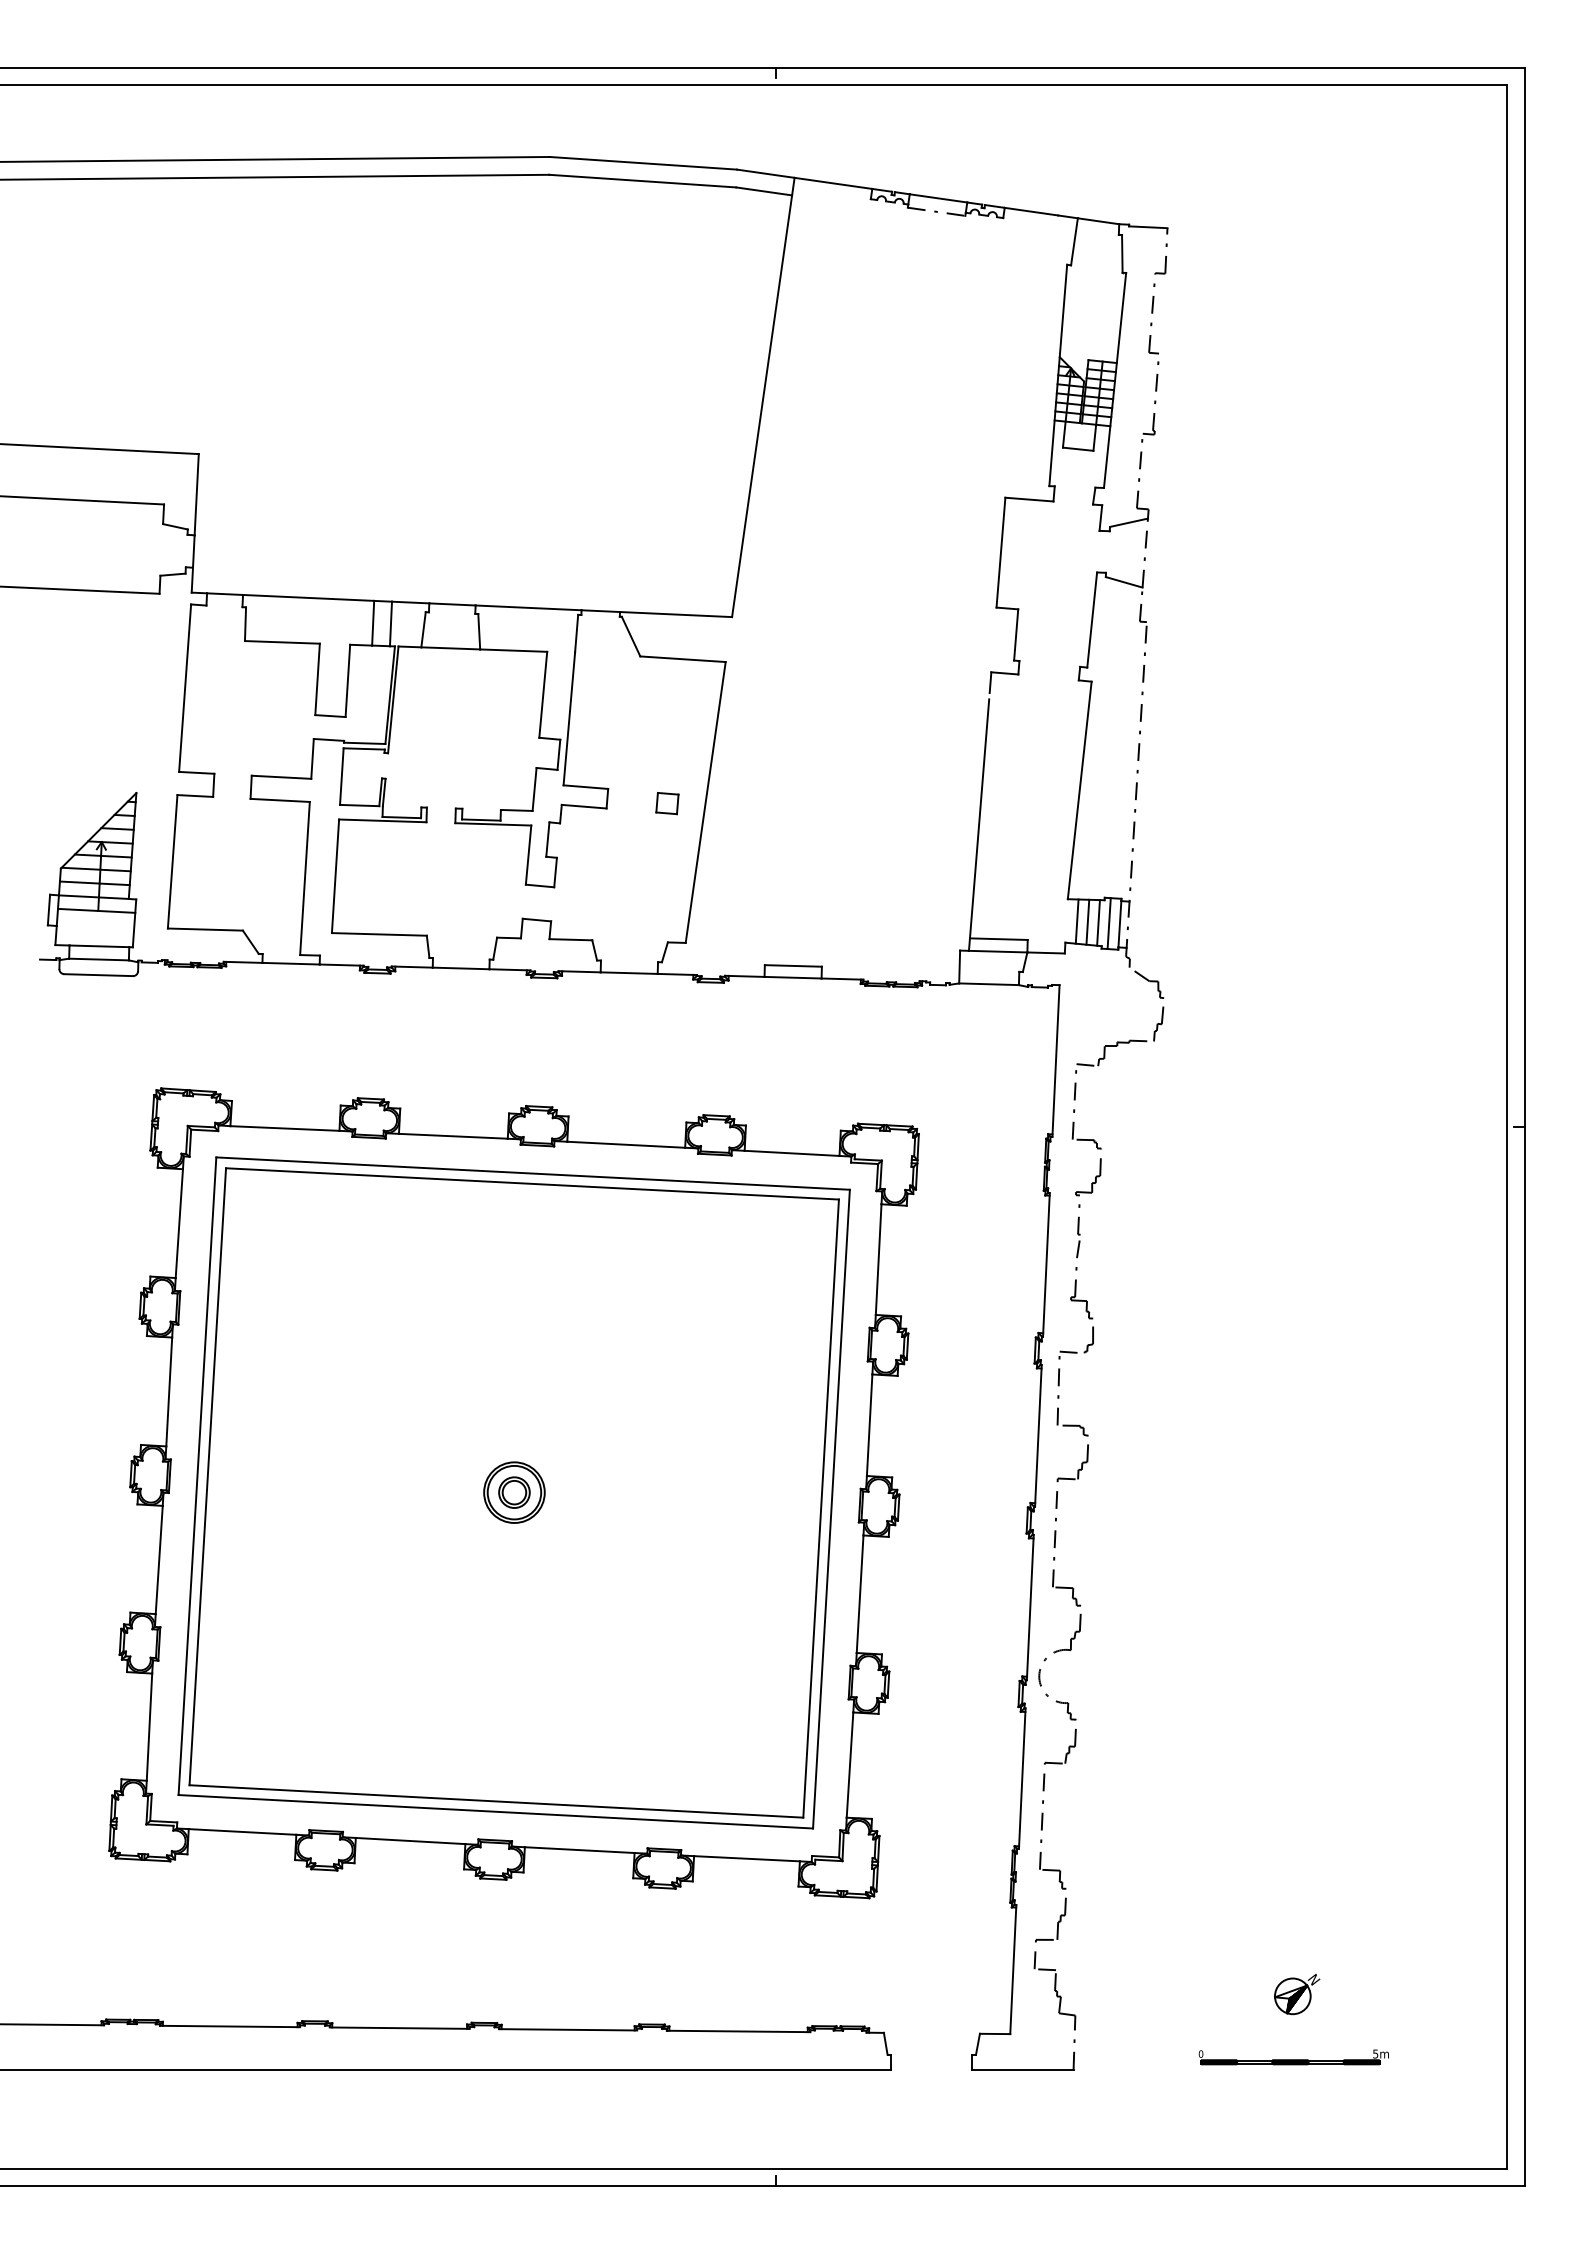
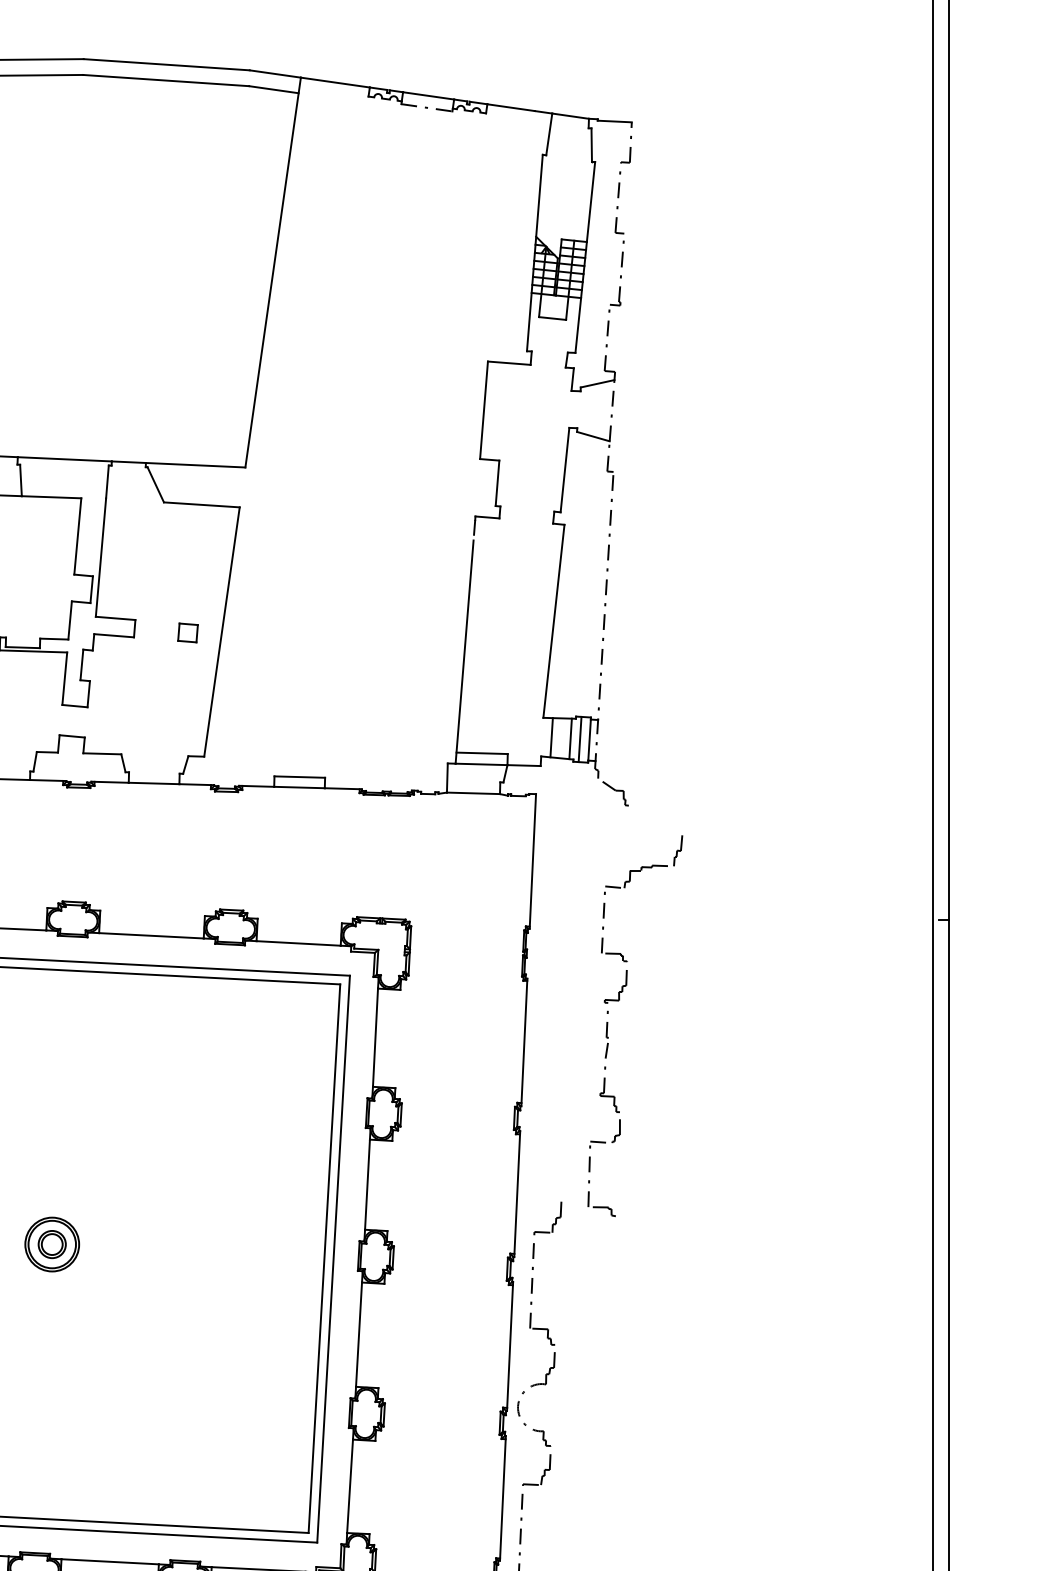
line: (1087, 921) -> (560, 737), removed
part: (1079, 1221) -> (607, 1026), moved

